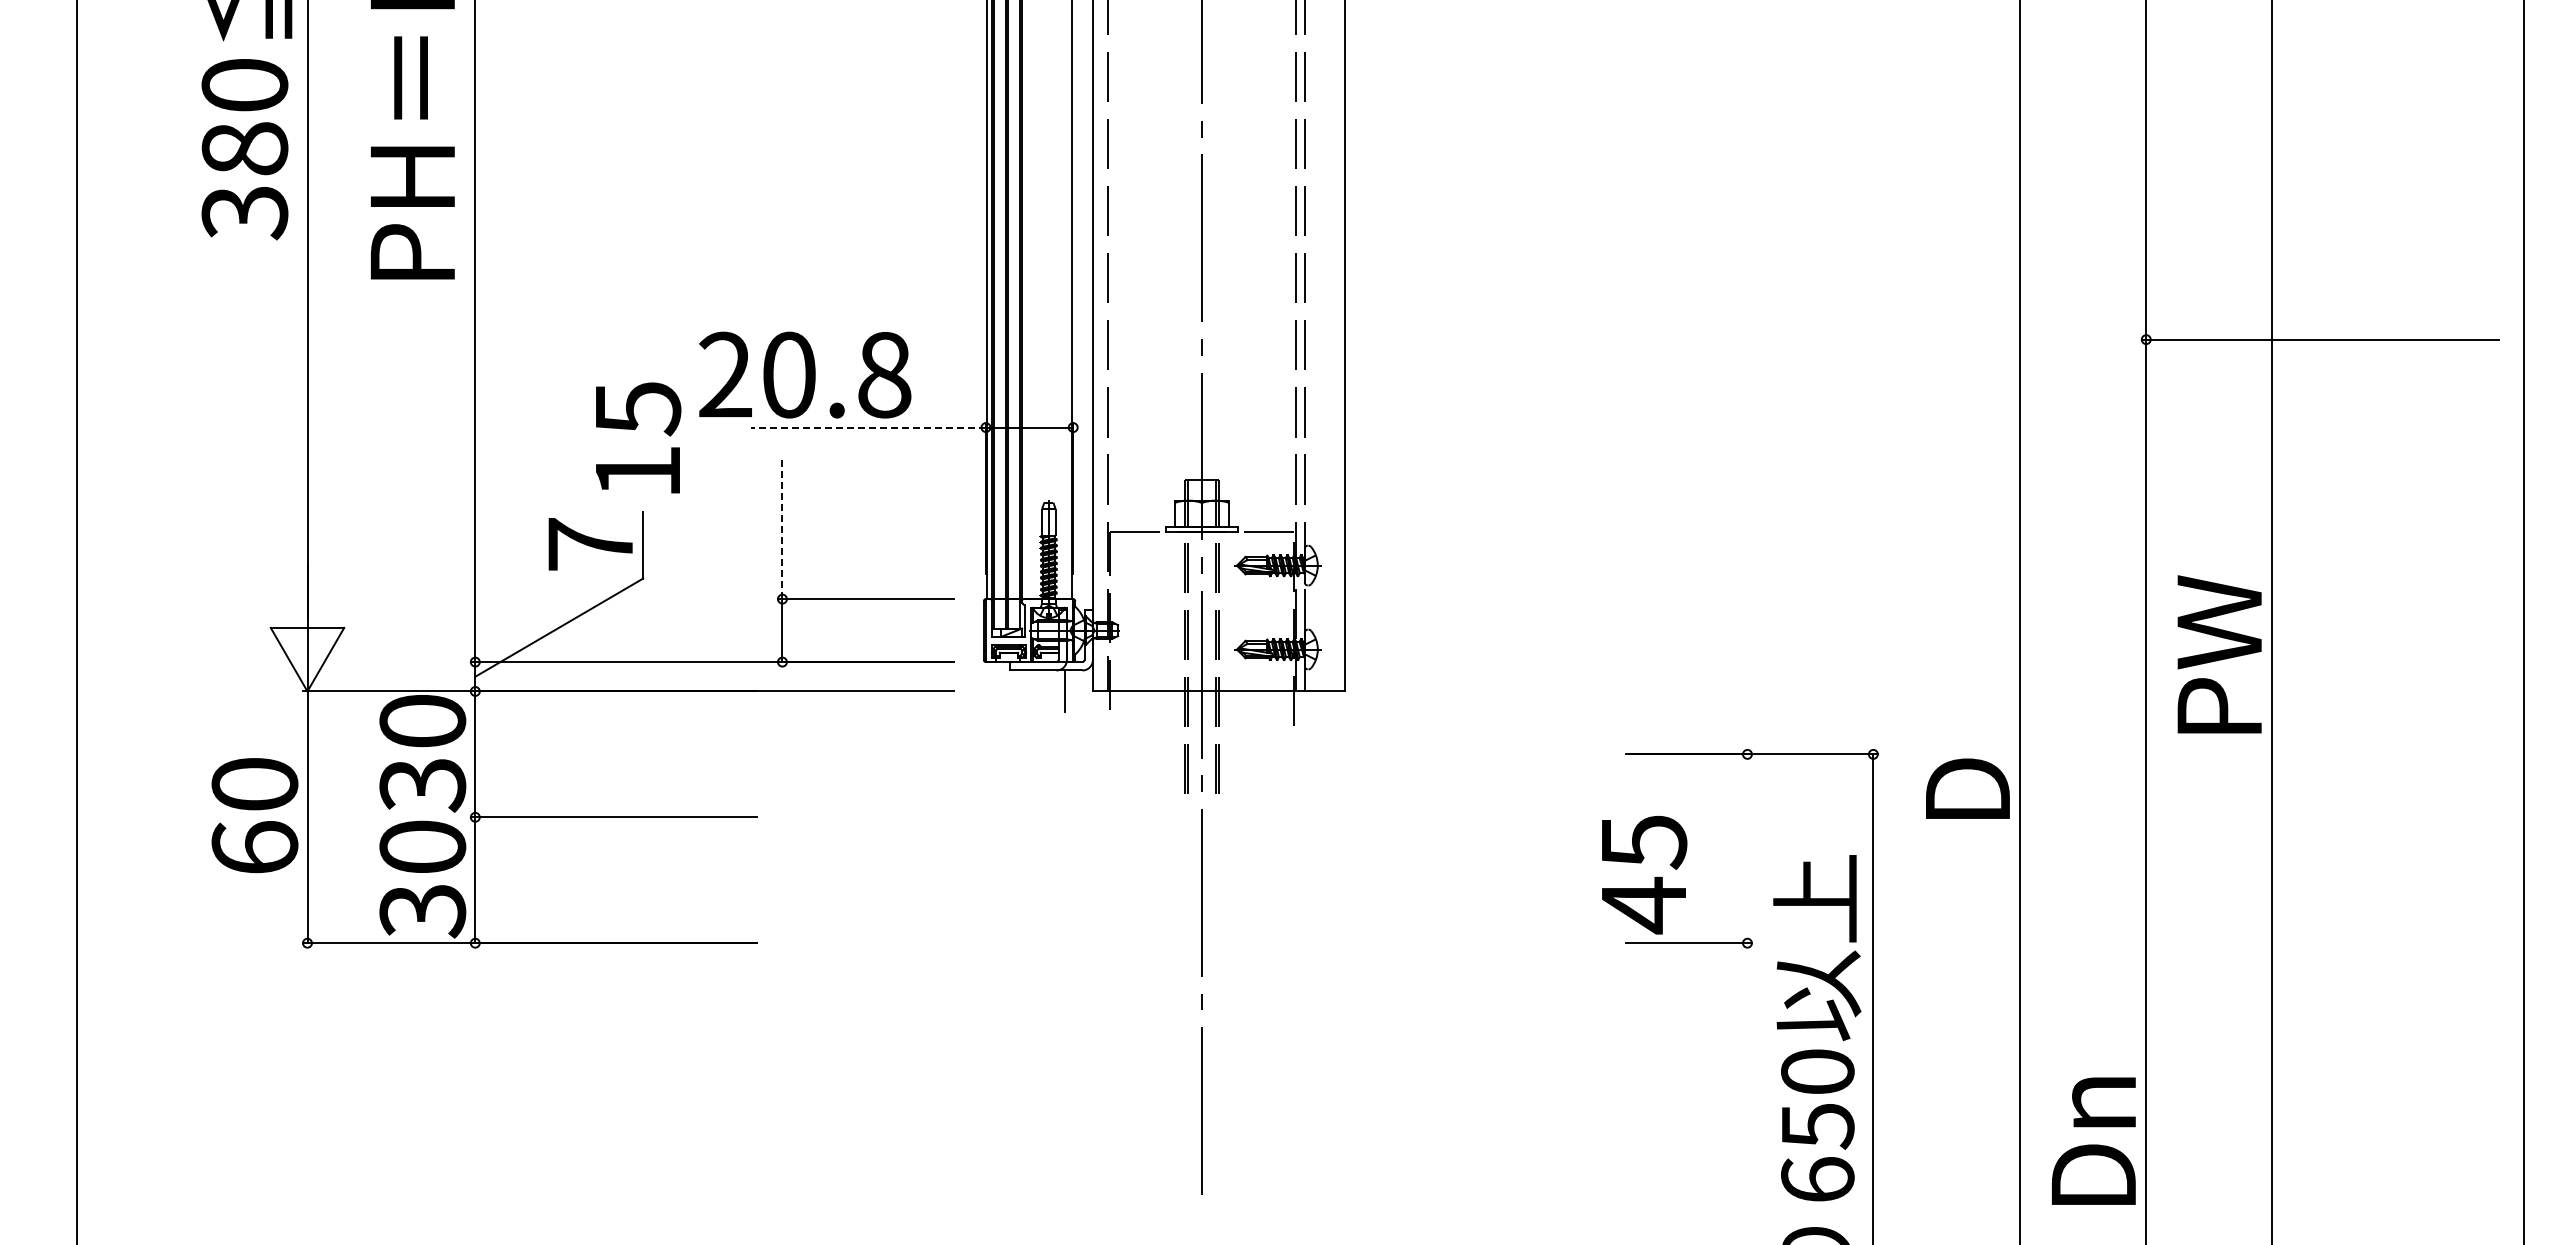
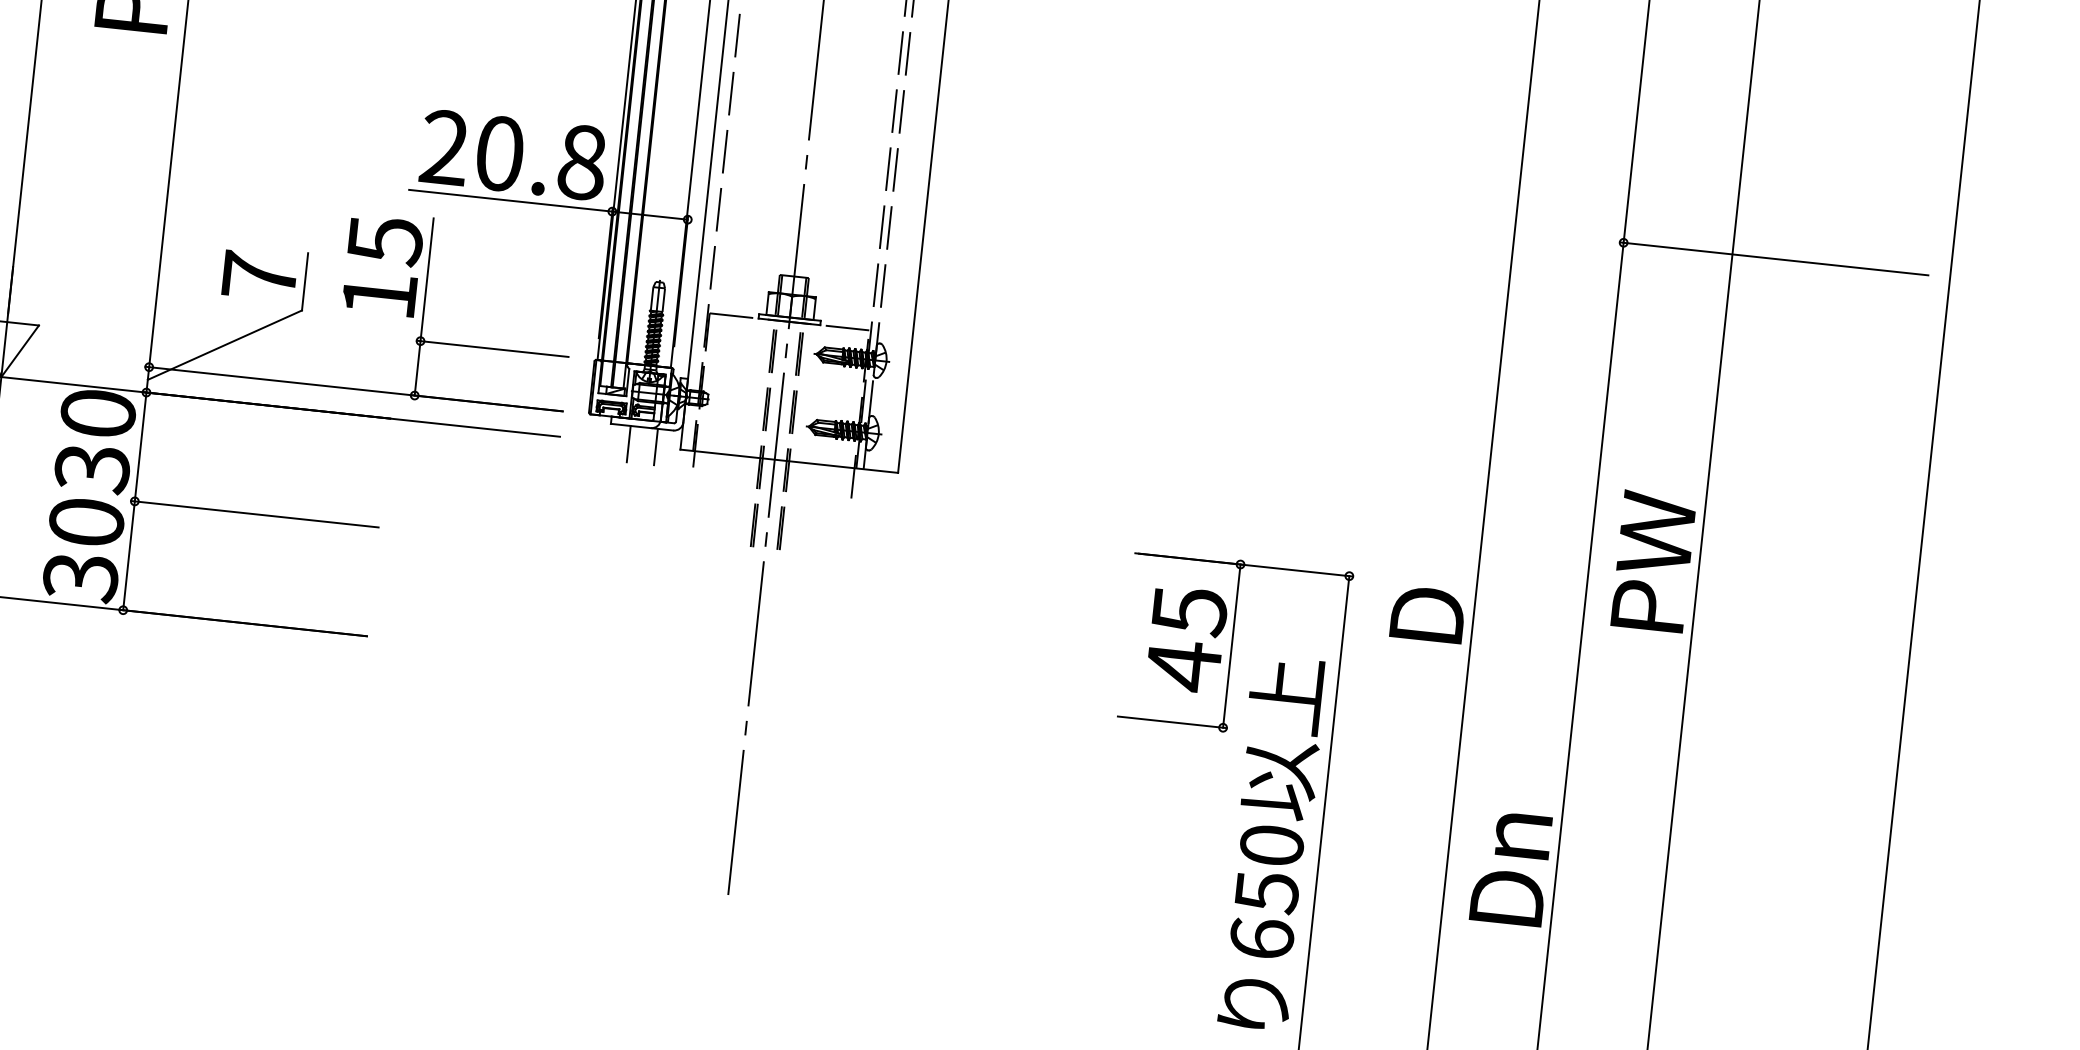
text: (805, 374) -> (513, 154), moved
line: (868, 427) -> (510, 200), dashed -> solid
text: (638, 437) -> (383, 265), moved
line: (782, 528) -> (427, 280), dashed -> solid
text: (2219, 654) -> (1653, 561), moved
line: (1033, 691) -> (629, 444), added
line: (1747, 848) -> (1231, 645), added
text: (1644, 875) -> (1186, 640), moved
text: (2093, 1140) -> (1510, 868), moved

